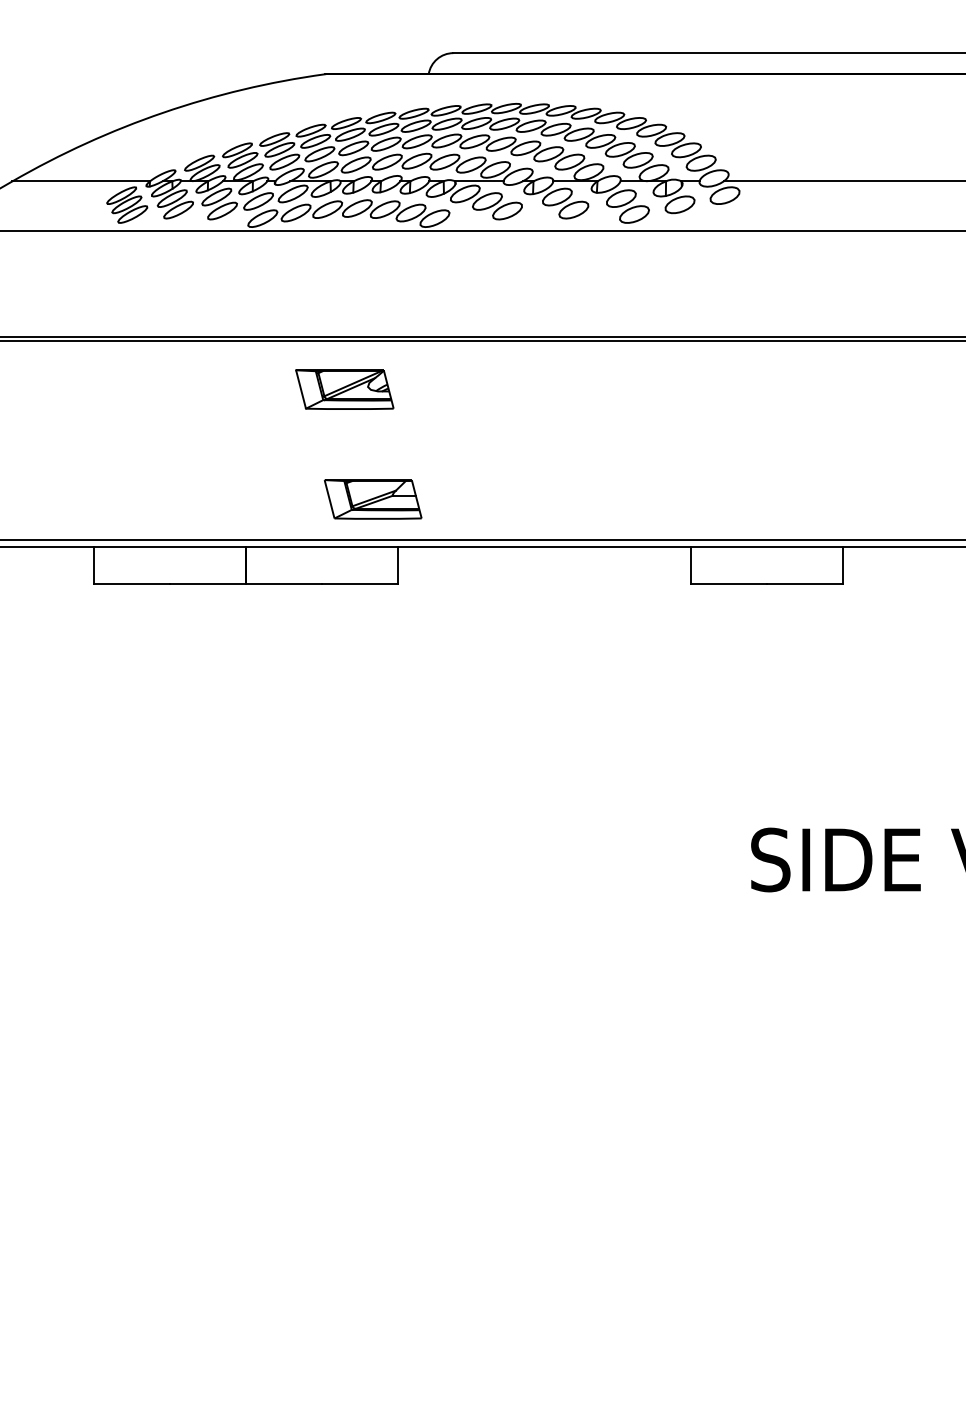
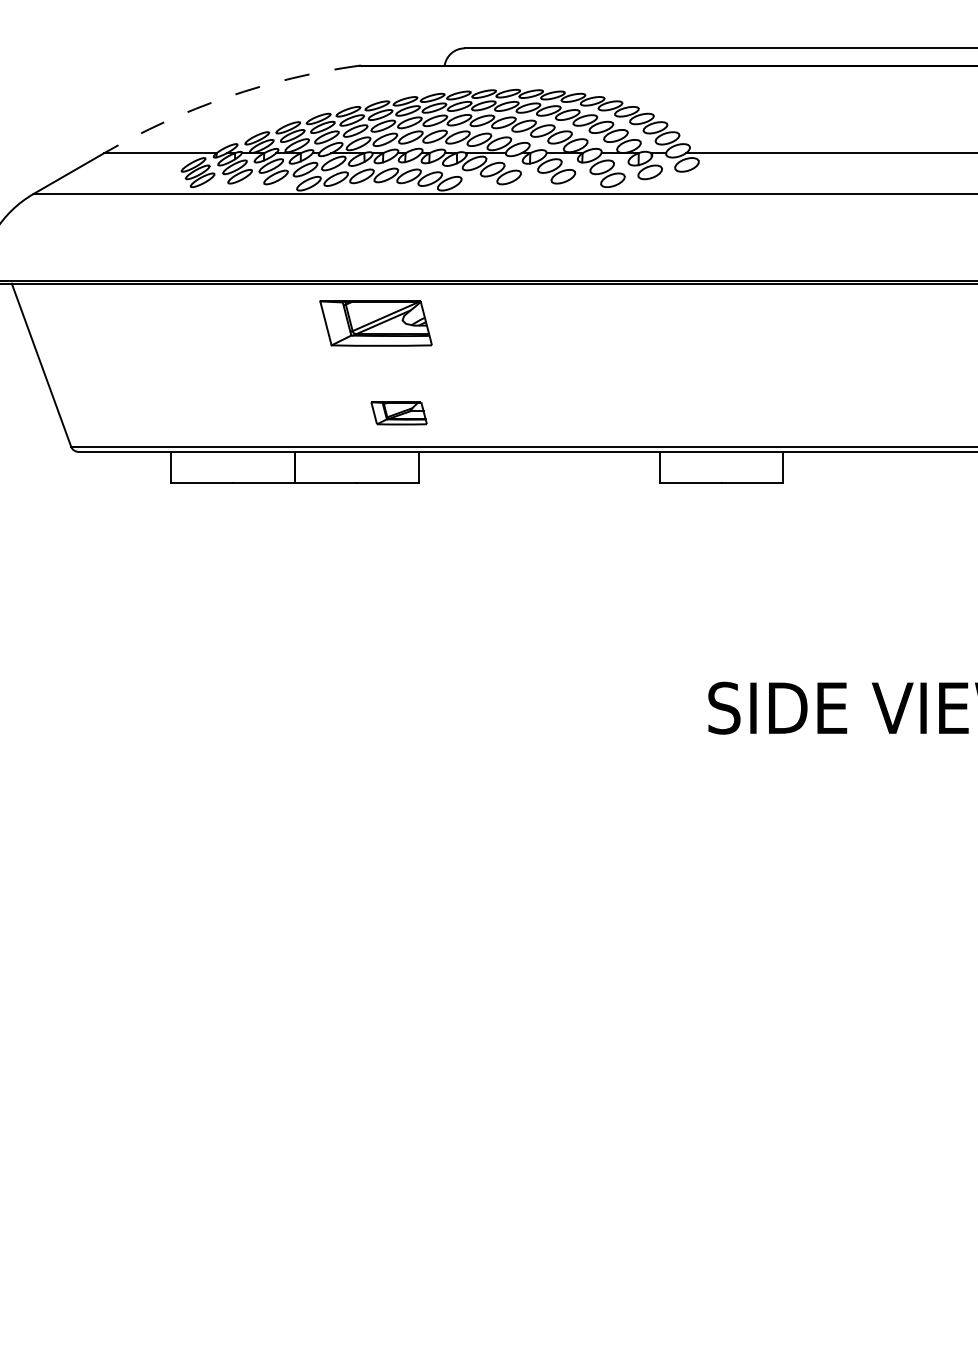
arc: (163, 113) -> (227, 97), solid -> dashed
part: (344, 389) -> (375, 323), size x1.4
part: (372, 499) -> (398, 413), size x0.7

